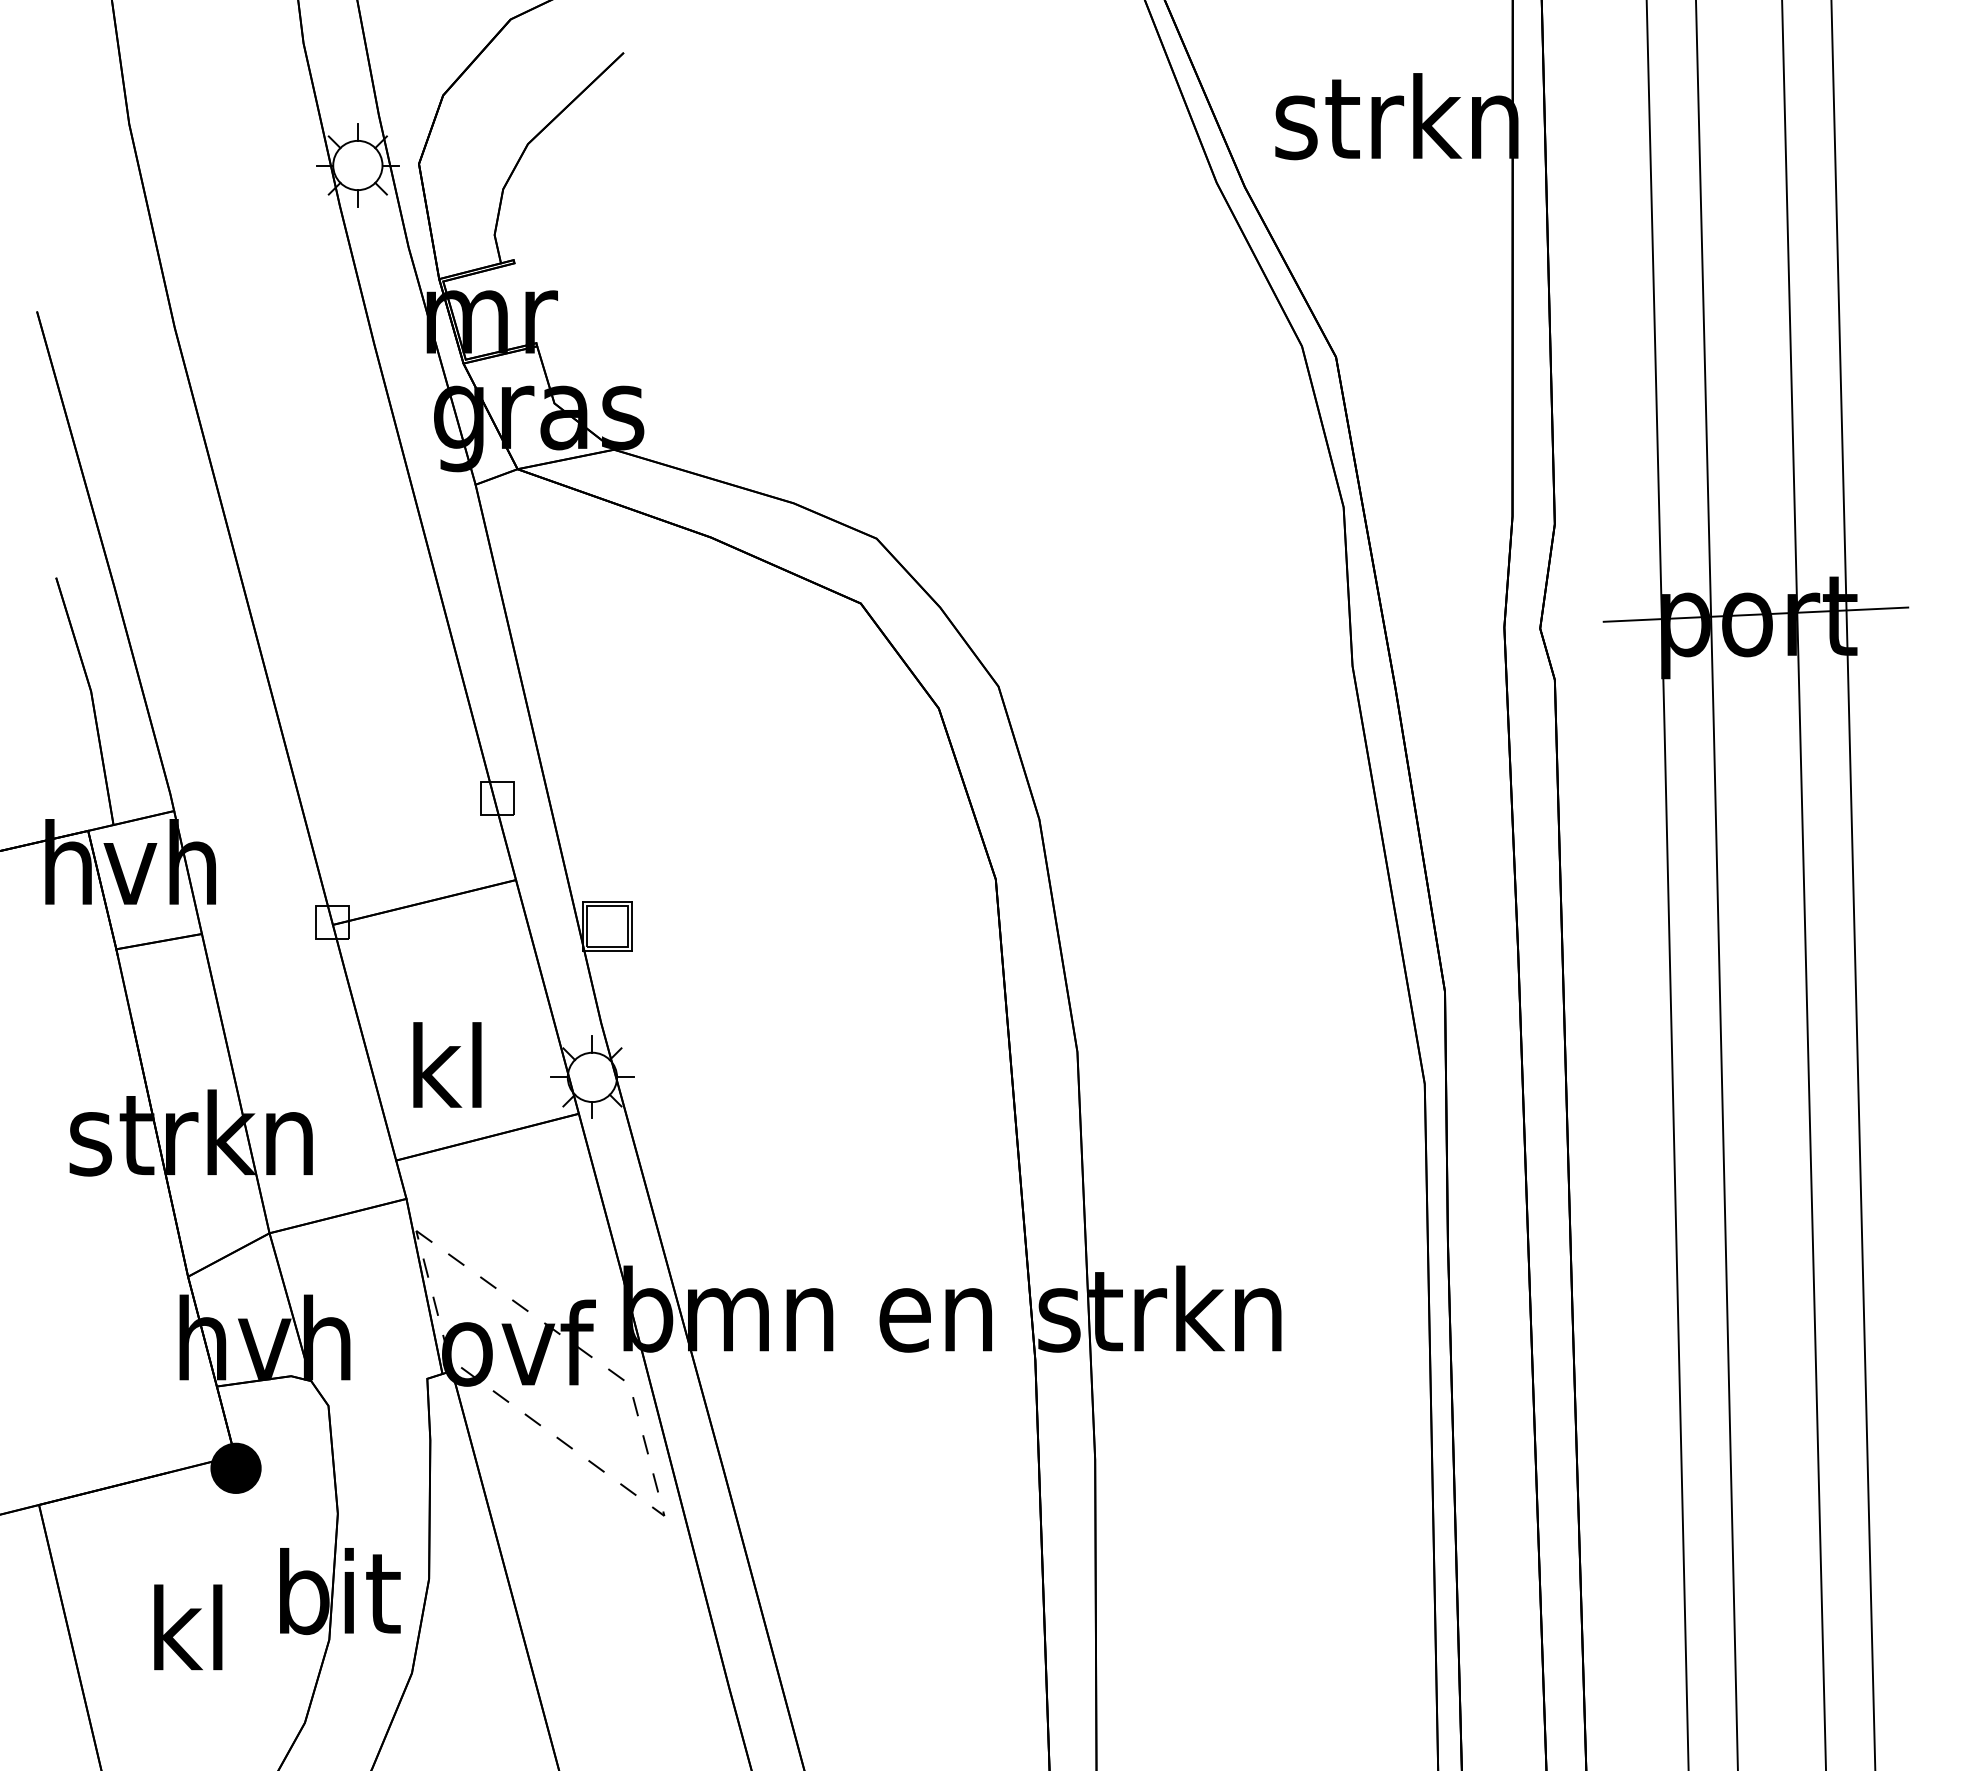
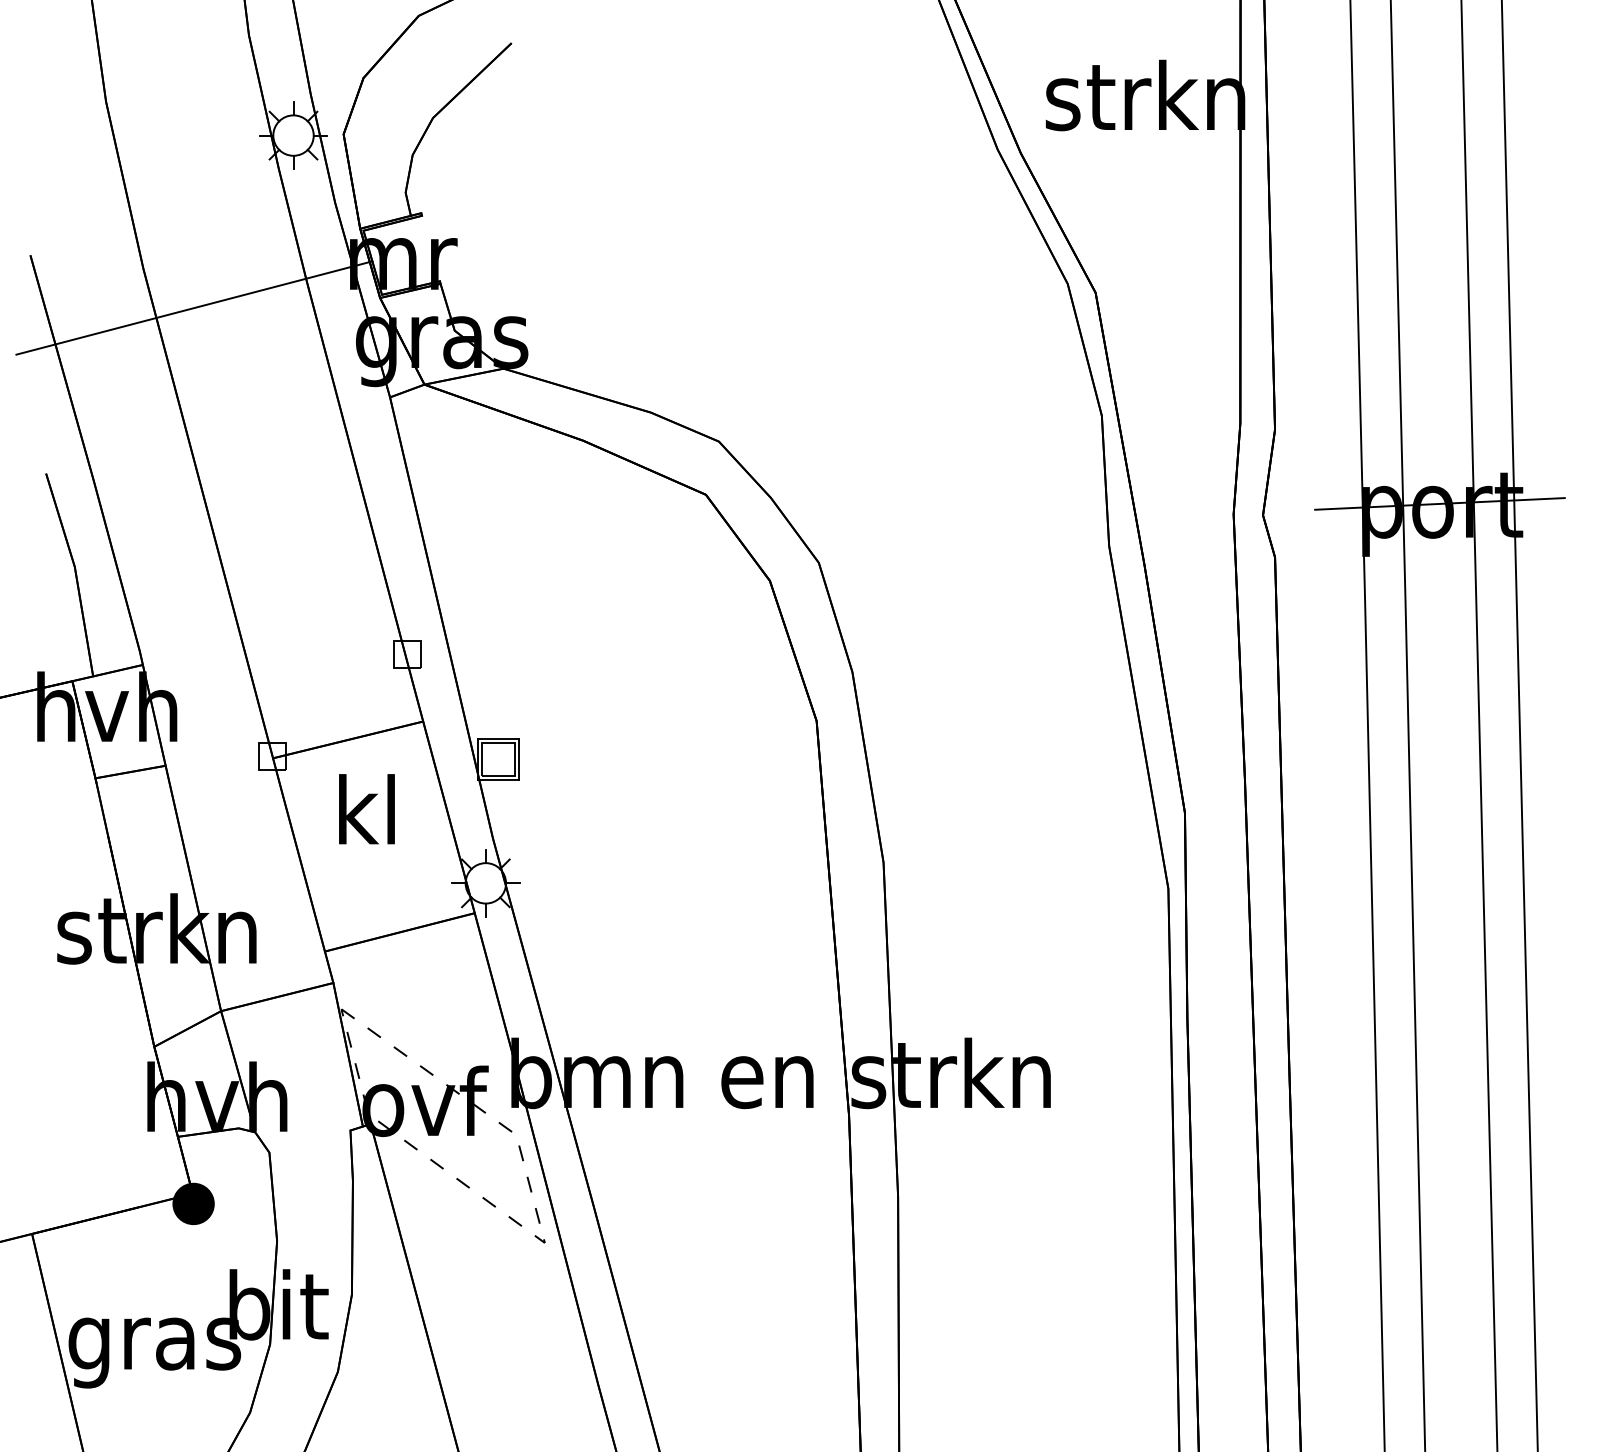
line: (236, 375) -> (194, 307), added
text: (447, 1064) -> (367, 808), moved
text: (188, 1638) -> (154, 1343), kl -> gras

